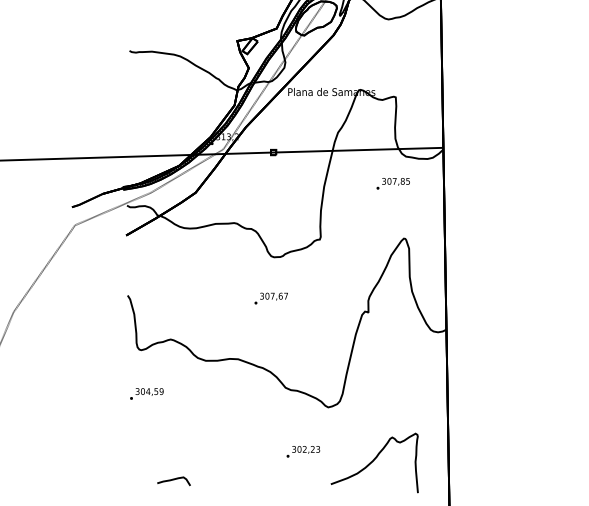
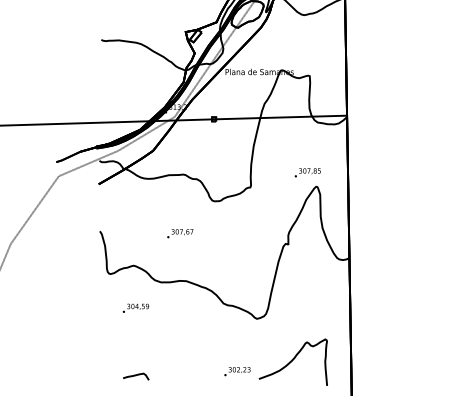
text: (392, 183) -> (307, 172), moved
text: (271, 298) -> (180, 233), moved
text: (146, 392) -> (135, 307), moved
text: (303, 451) -> (237, 371), moved

